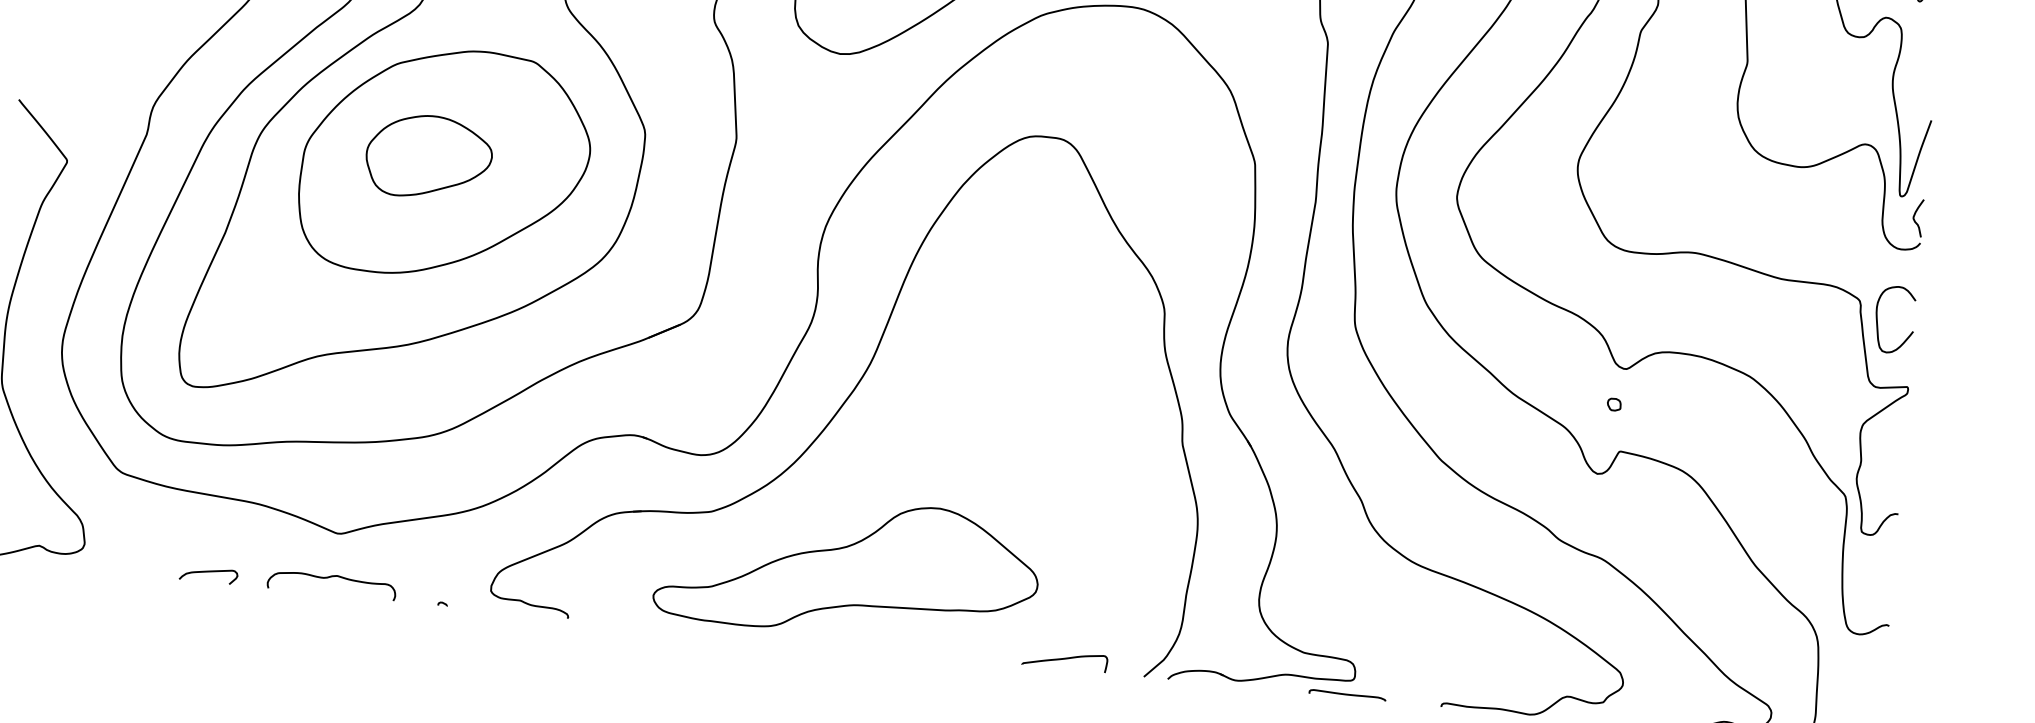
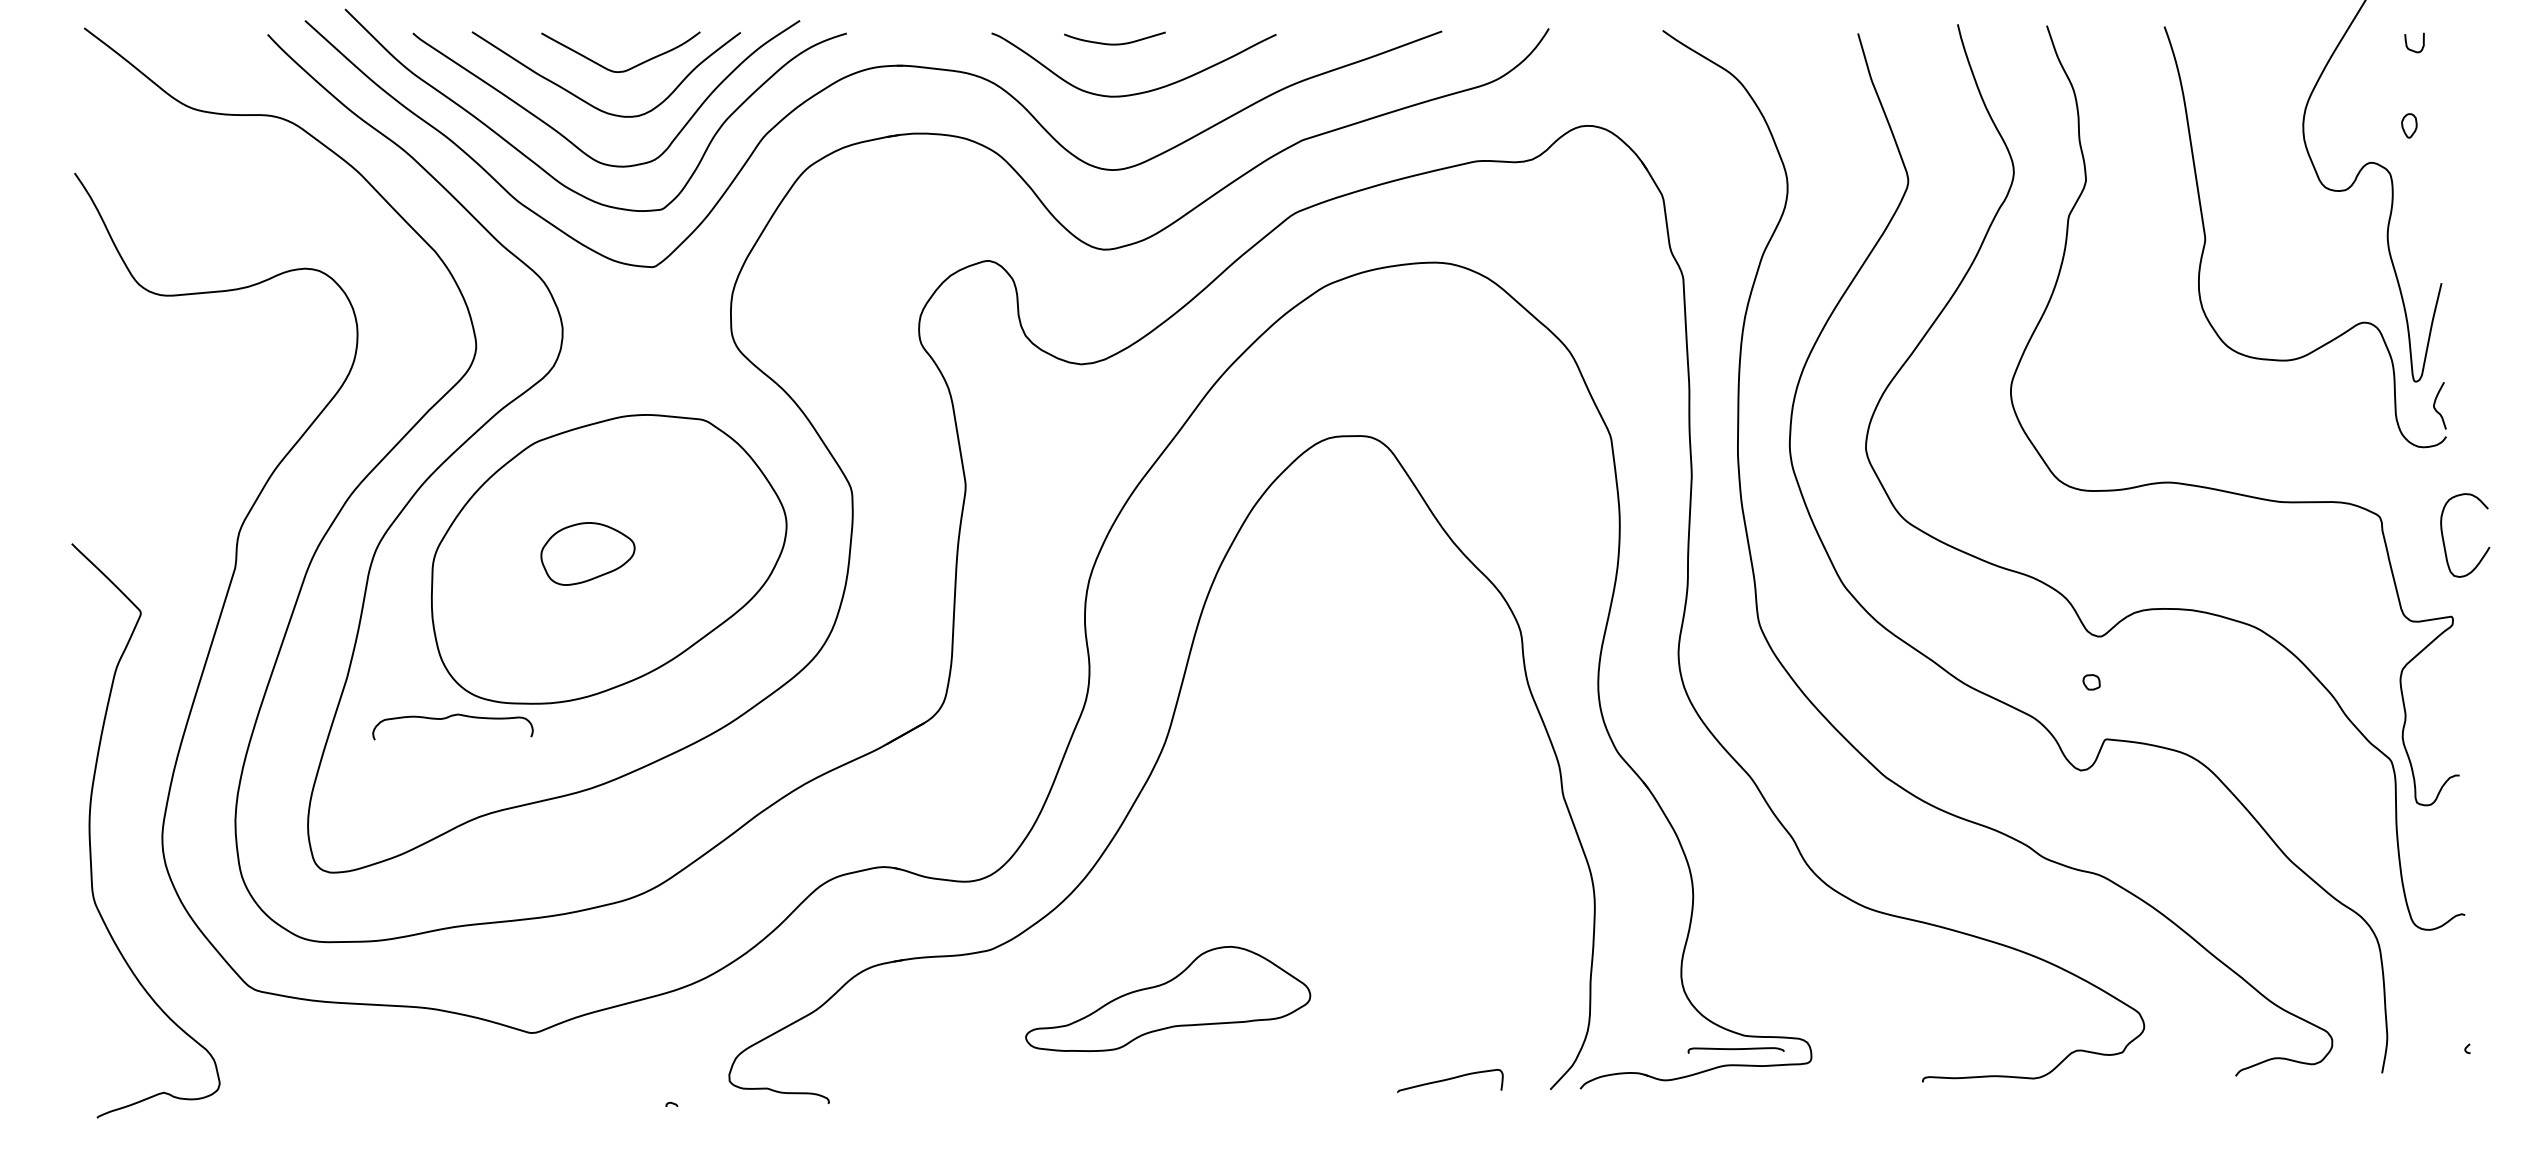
part: (428, 157) -> (587, 553), size x0.6
curve: (1877, 321) -> (2444, 540), moved
part: (847, 567) -> (1167, 998), size x0.6
curve: (208, 572) -> (377, 1100), removed
curve: (330, 577) -> (450, 717), moved
curve: (1347, 695) -> (1735, 1050), moved

